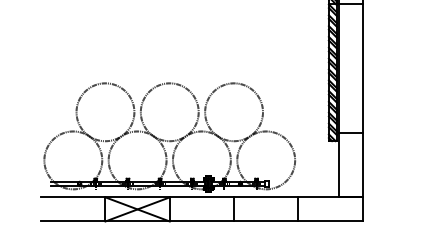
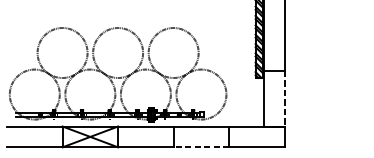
line: (362, 165) -> (284, 98), solid -> dashed
line: (265, 221) -> (200, 147), solid -> dashed

